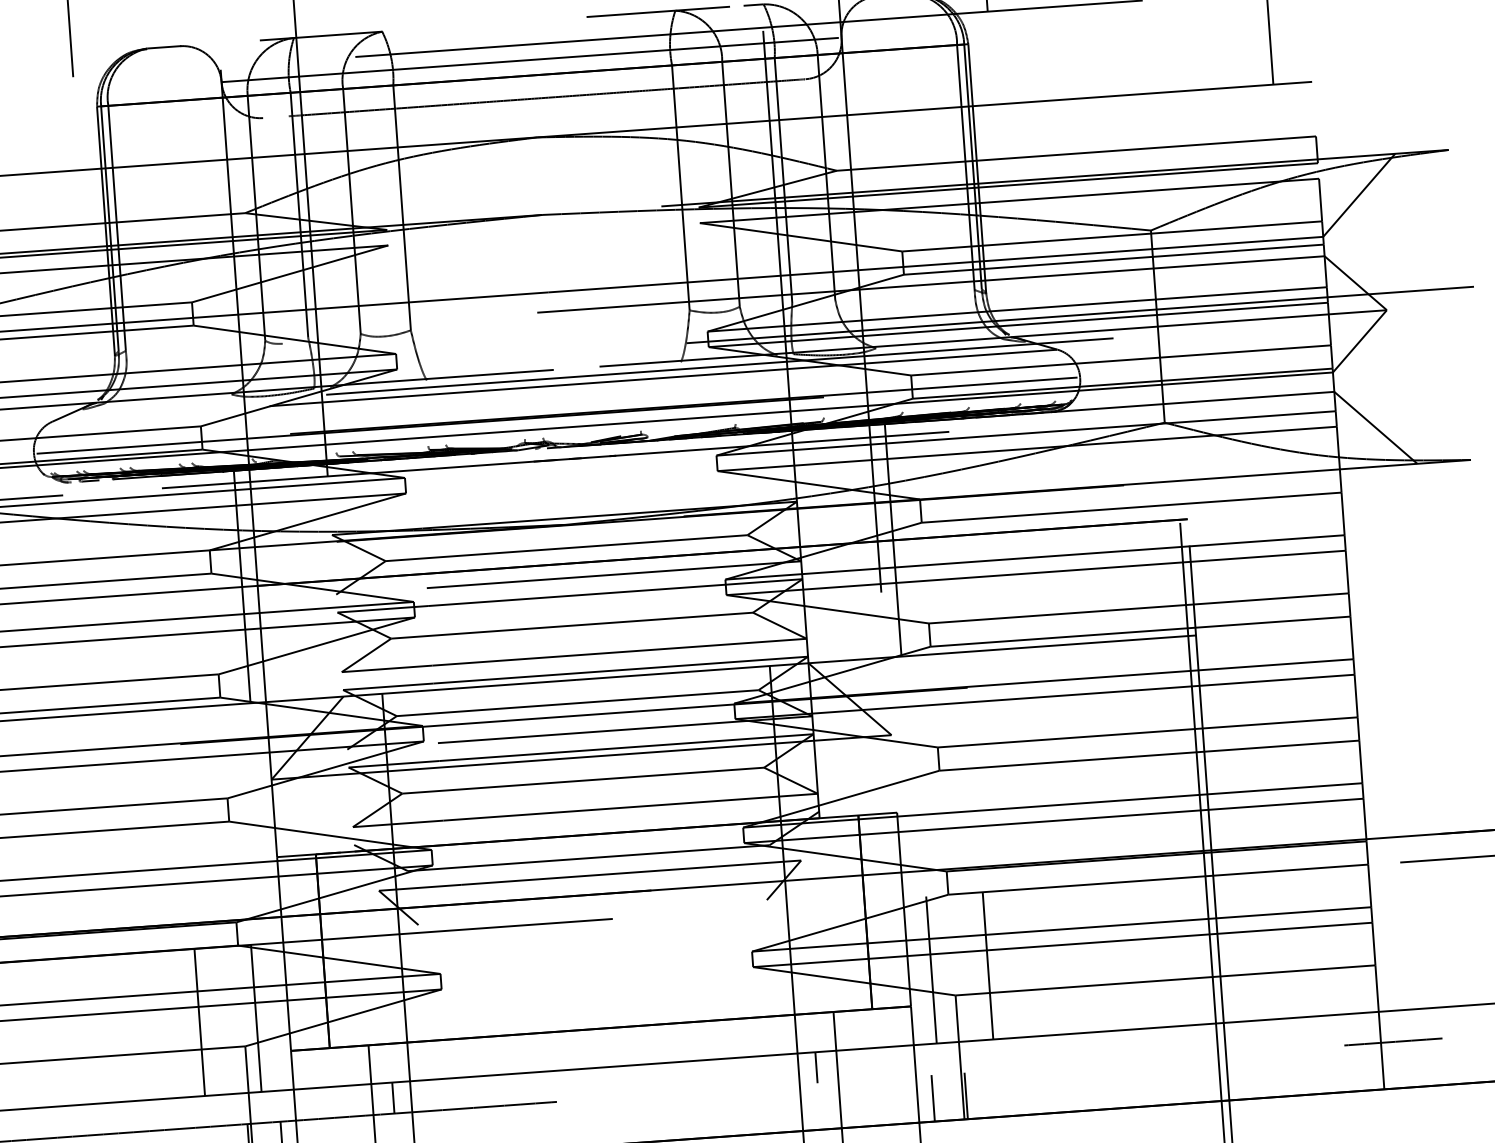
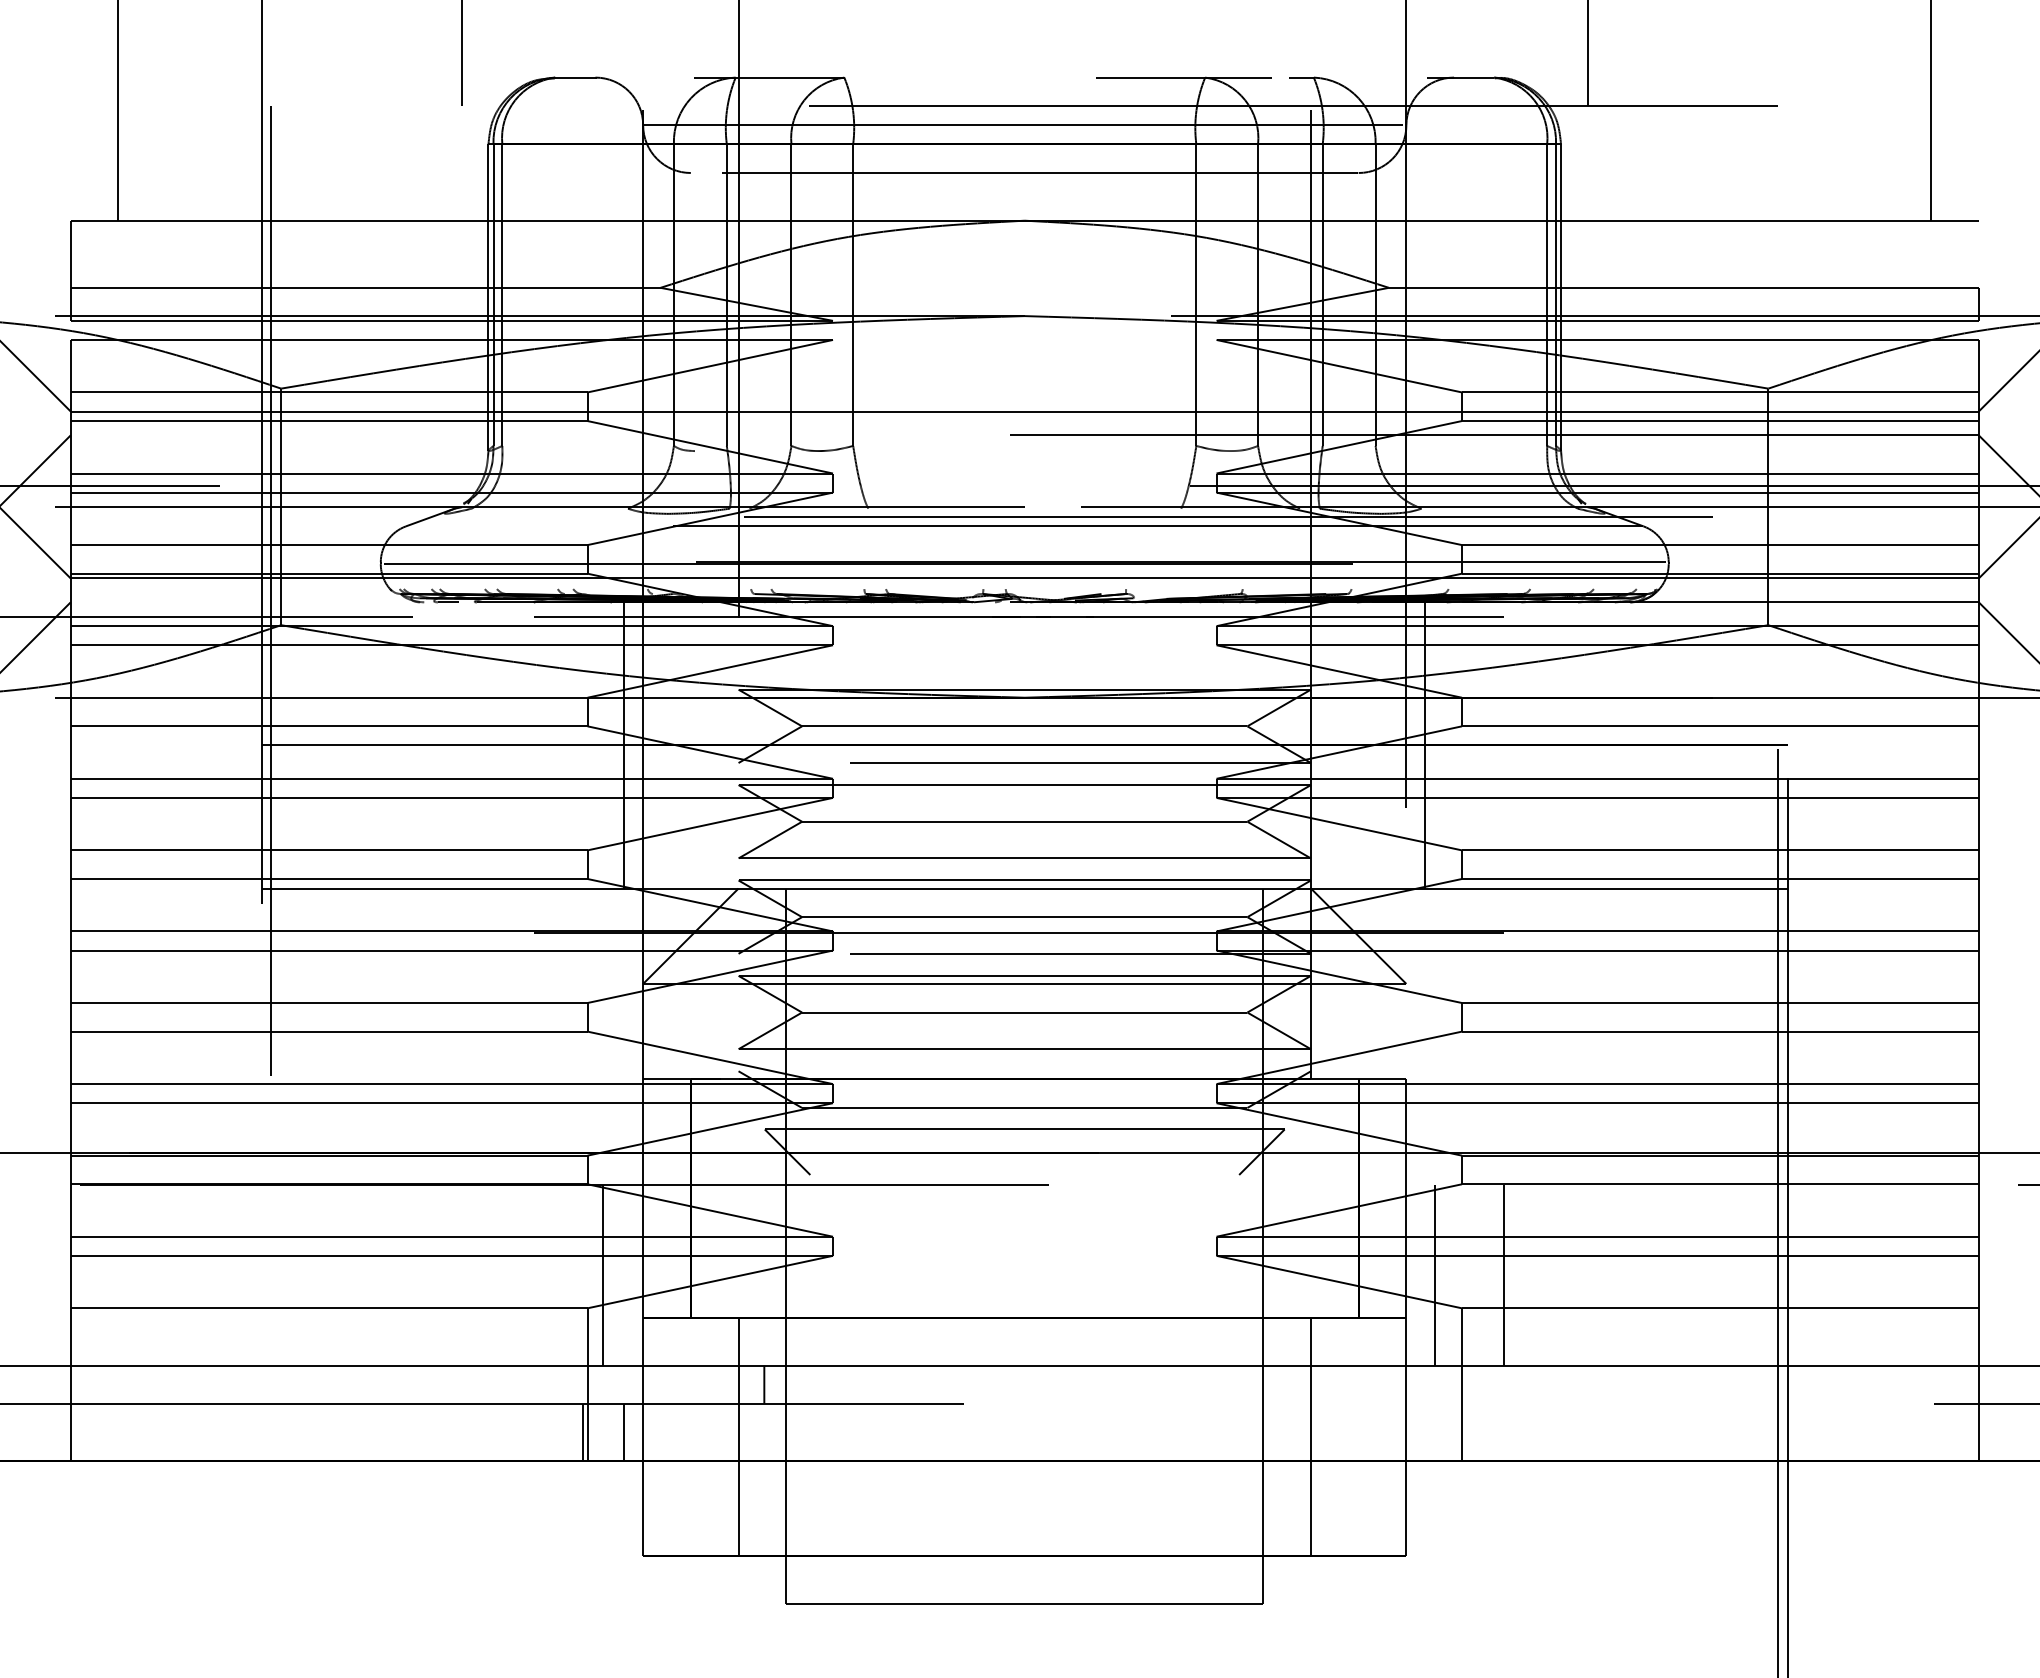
line: (199, 1022) -> (533, 1274), removed
line: (816, 1067) -> (1285, 1384), removed
line: (966, 1095) -> (1466, 1431), removed
line: (933, 1097) -> (1425, 1431), removed

